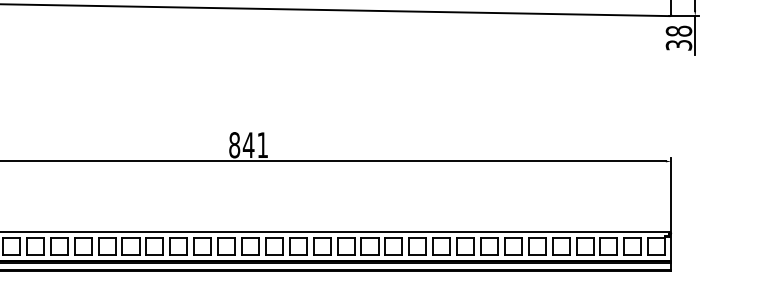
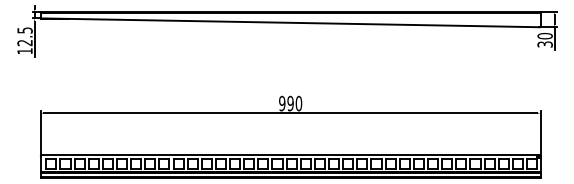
text: (677, 31) -> (544, 36), 38 -> 30
text: (248, 145) -> (290, 103), 841 -> 990

